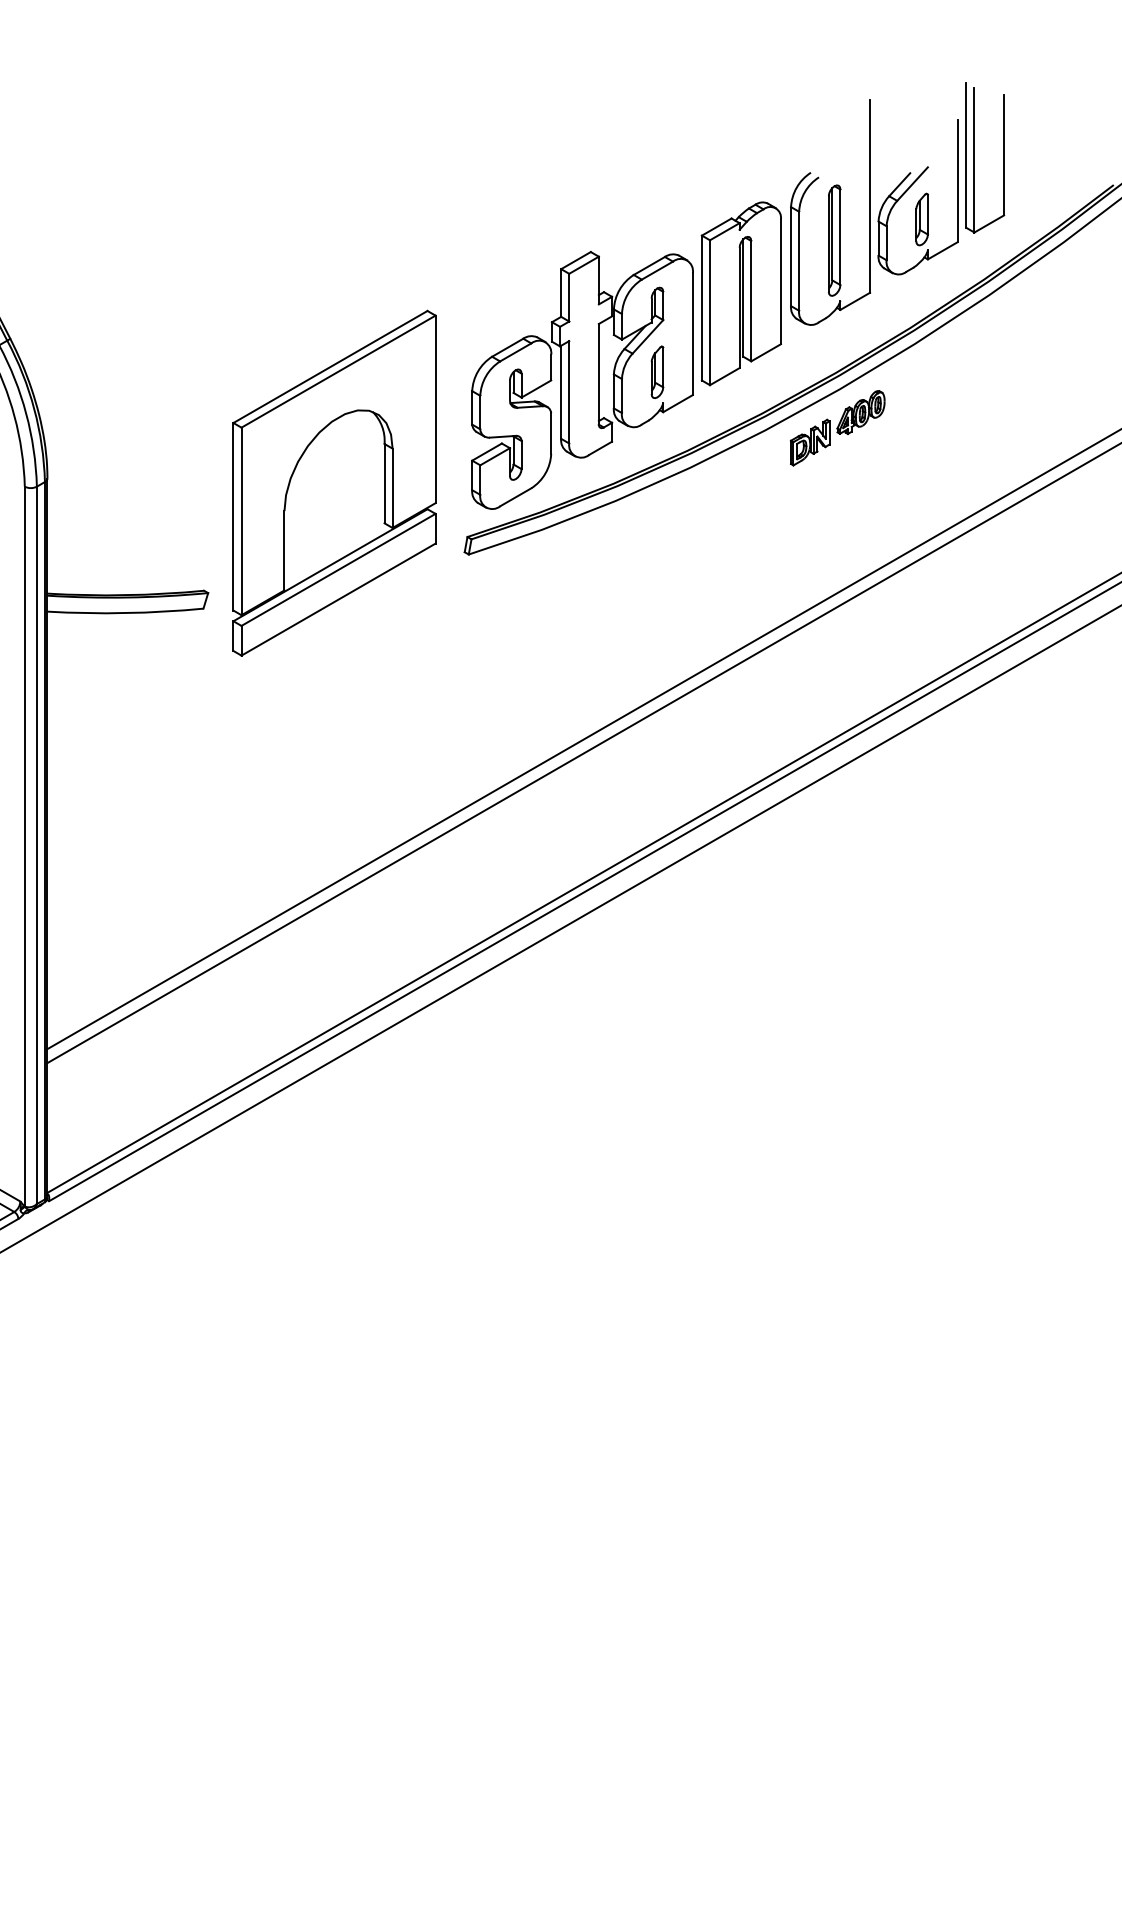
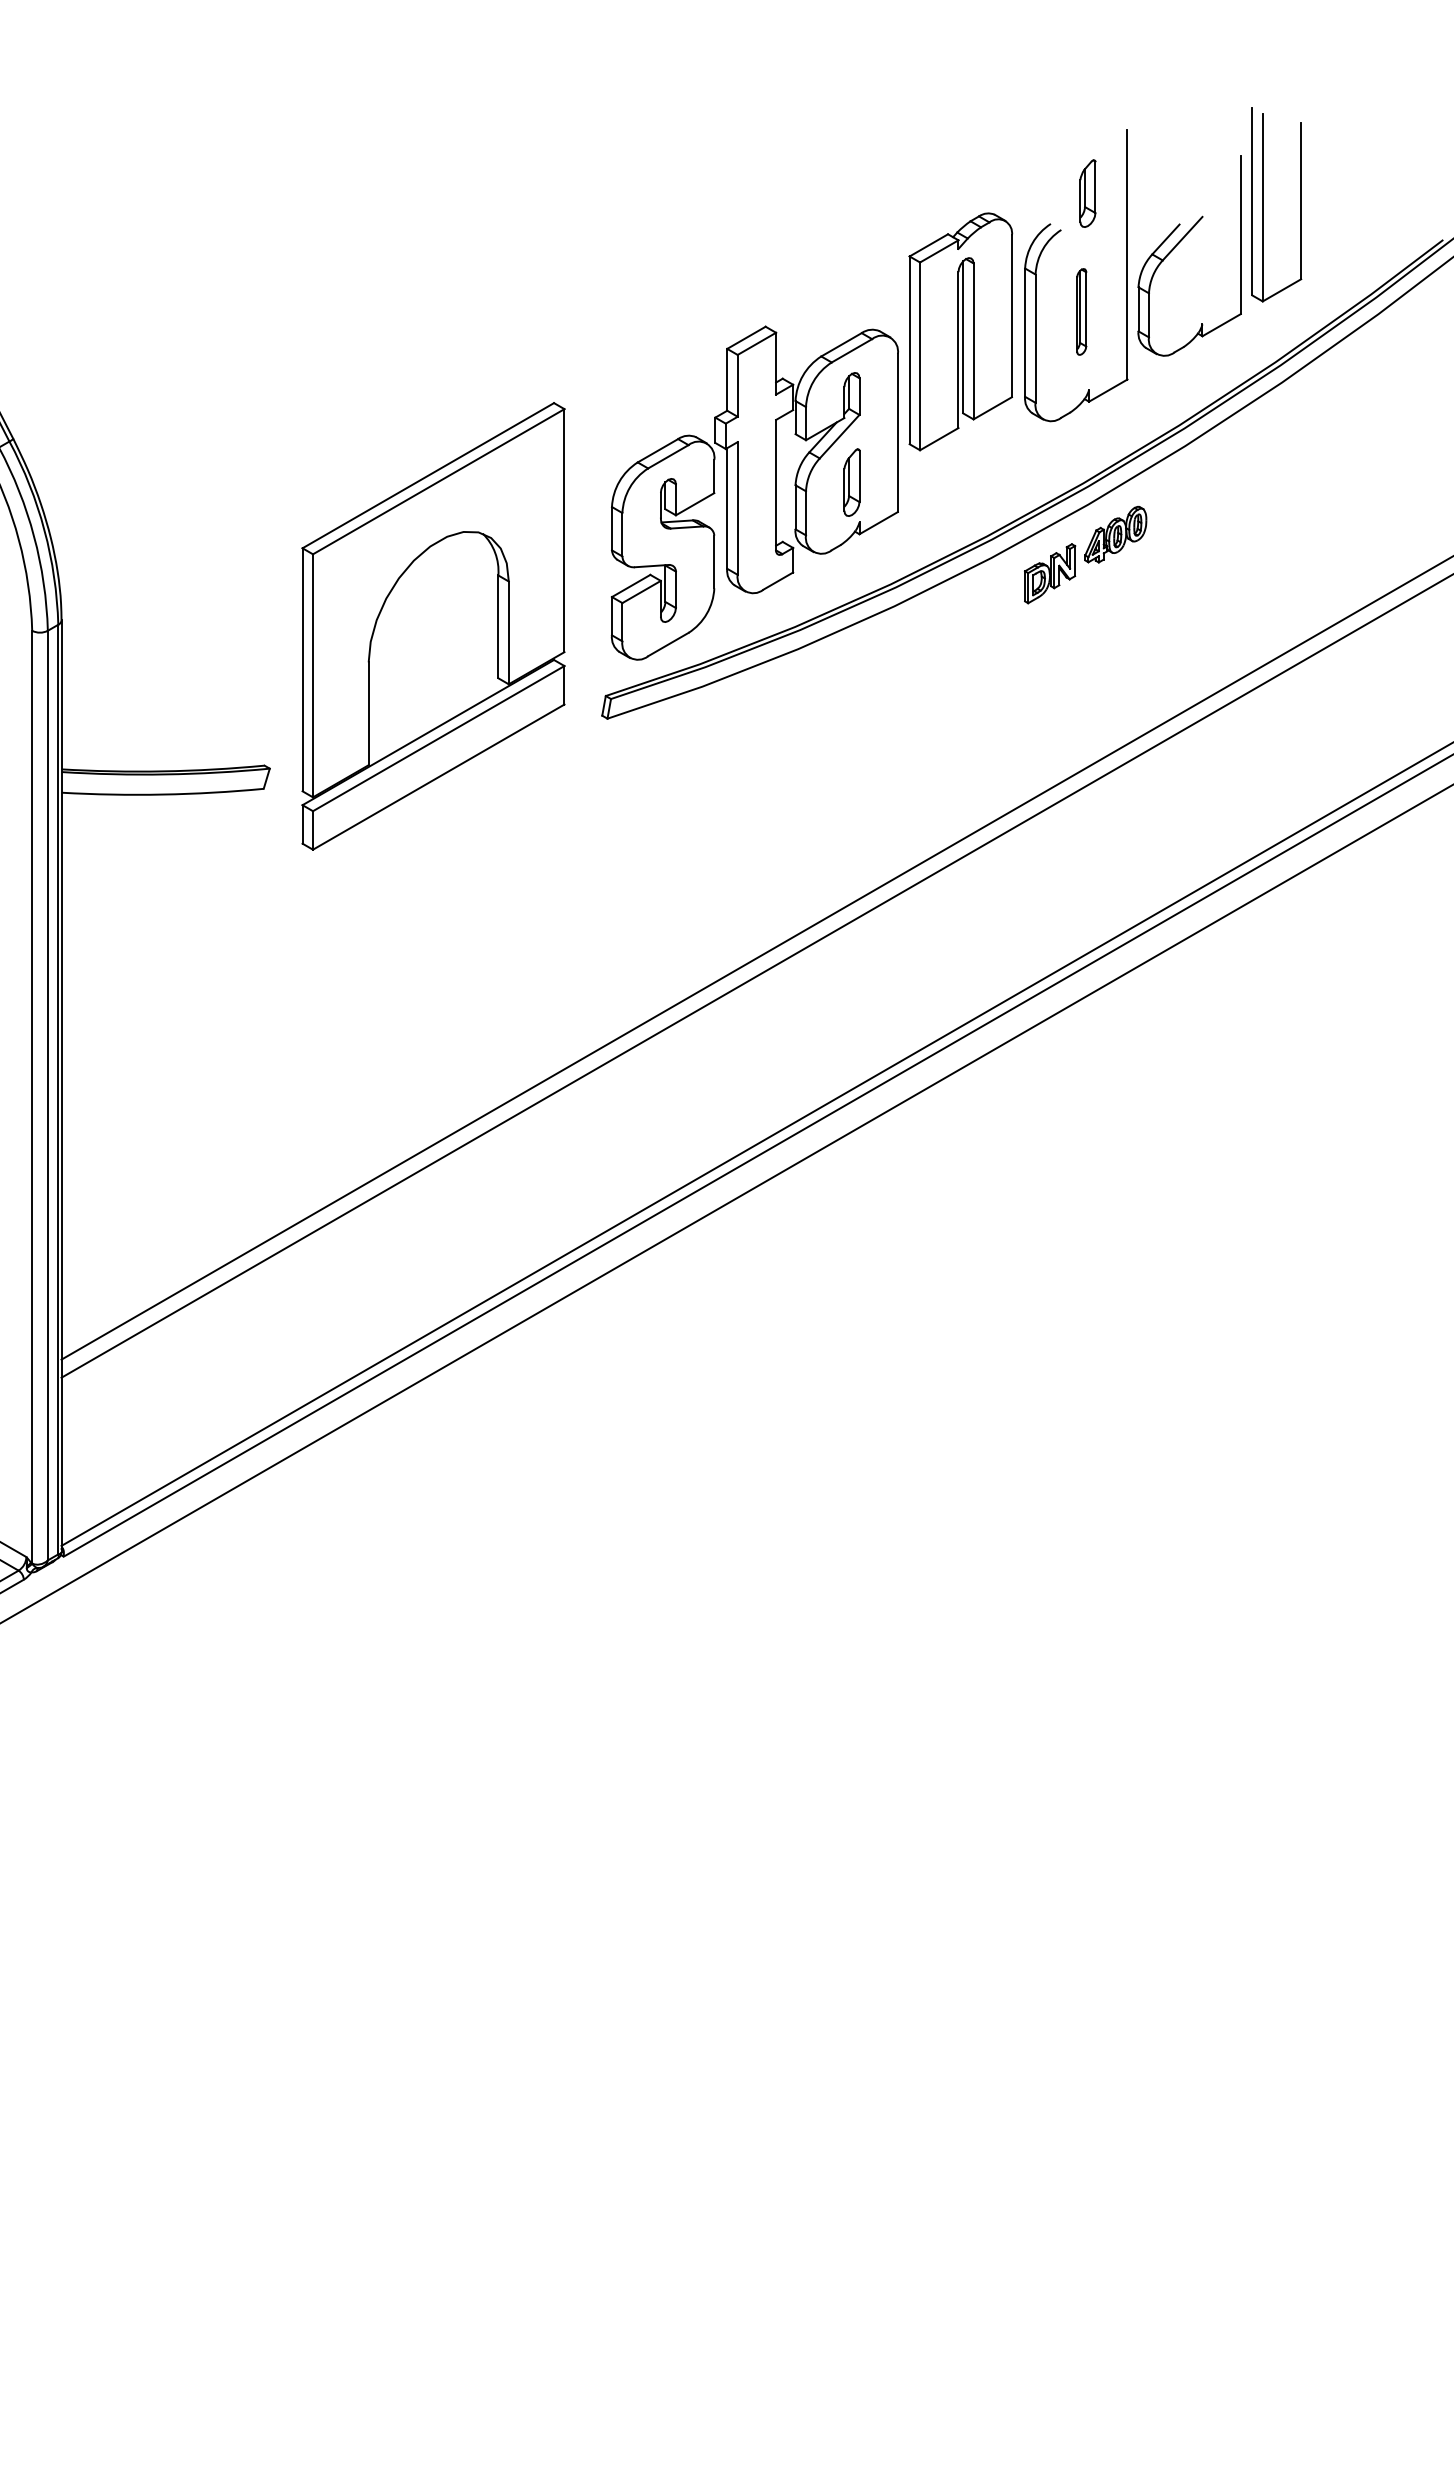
part: (921, 219) -> (1087, 193), moved
part: (834, 240) -> (1081, 311), size x0.6
part: (741, 293) -> (960, 331), moved

